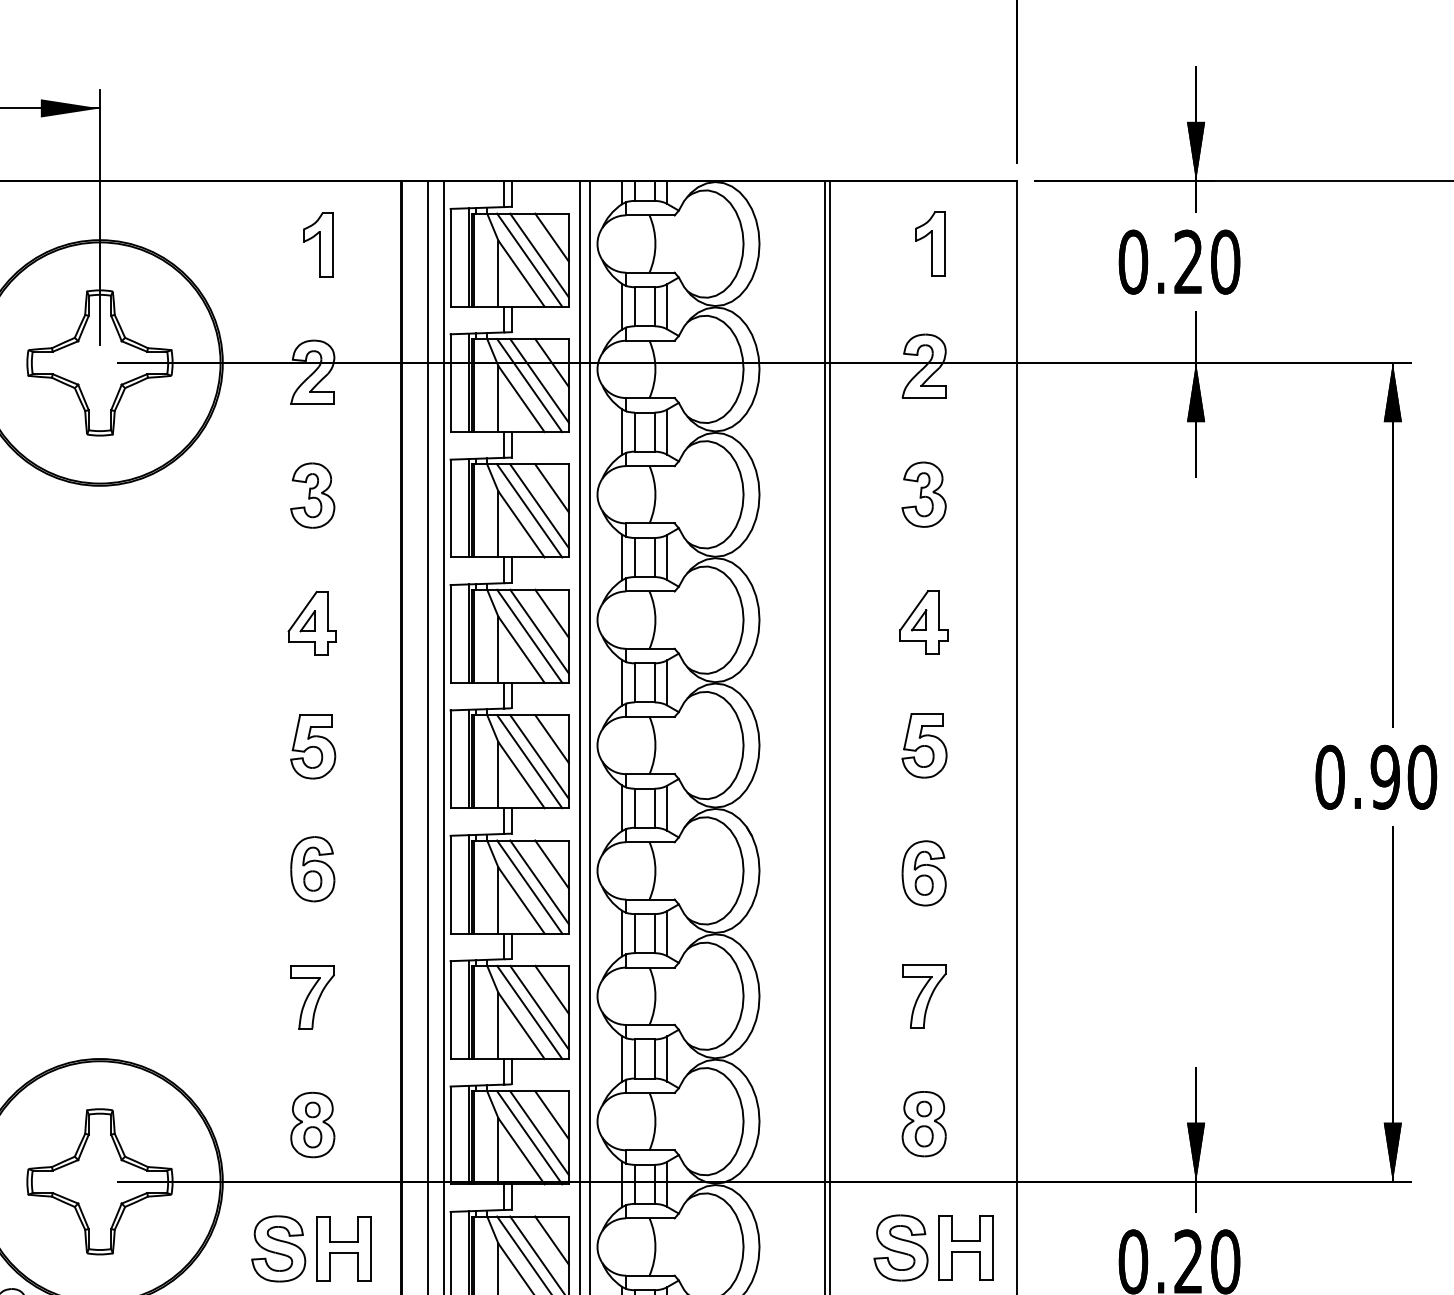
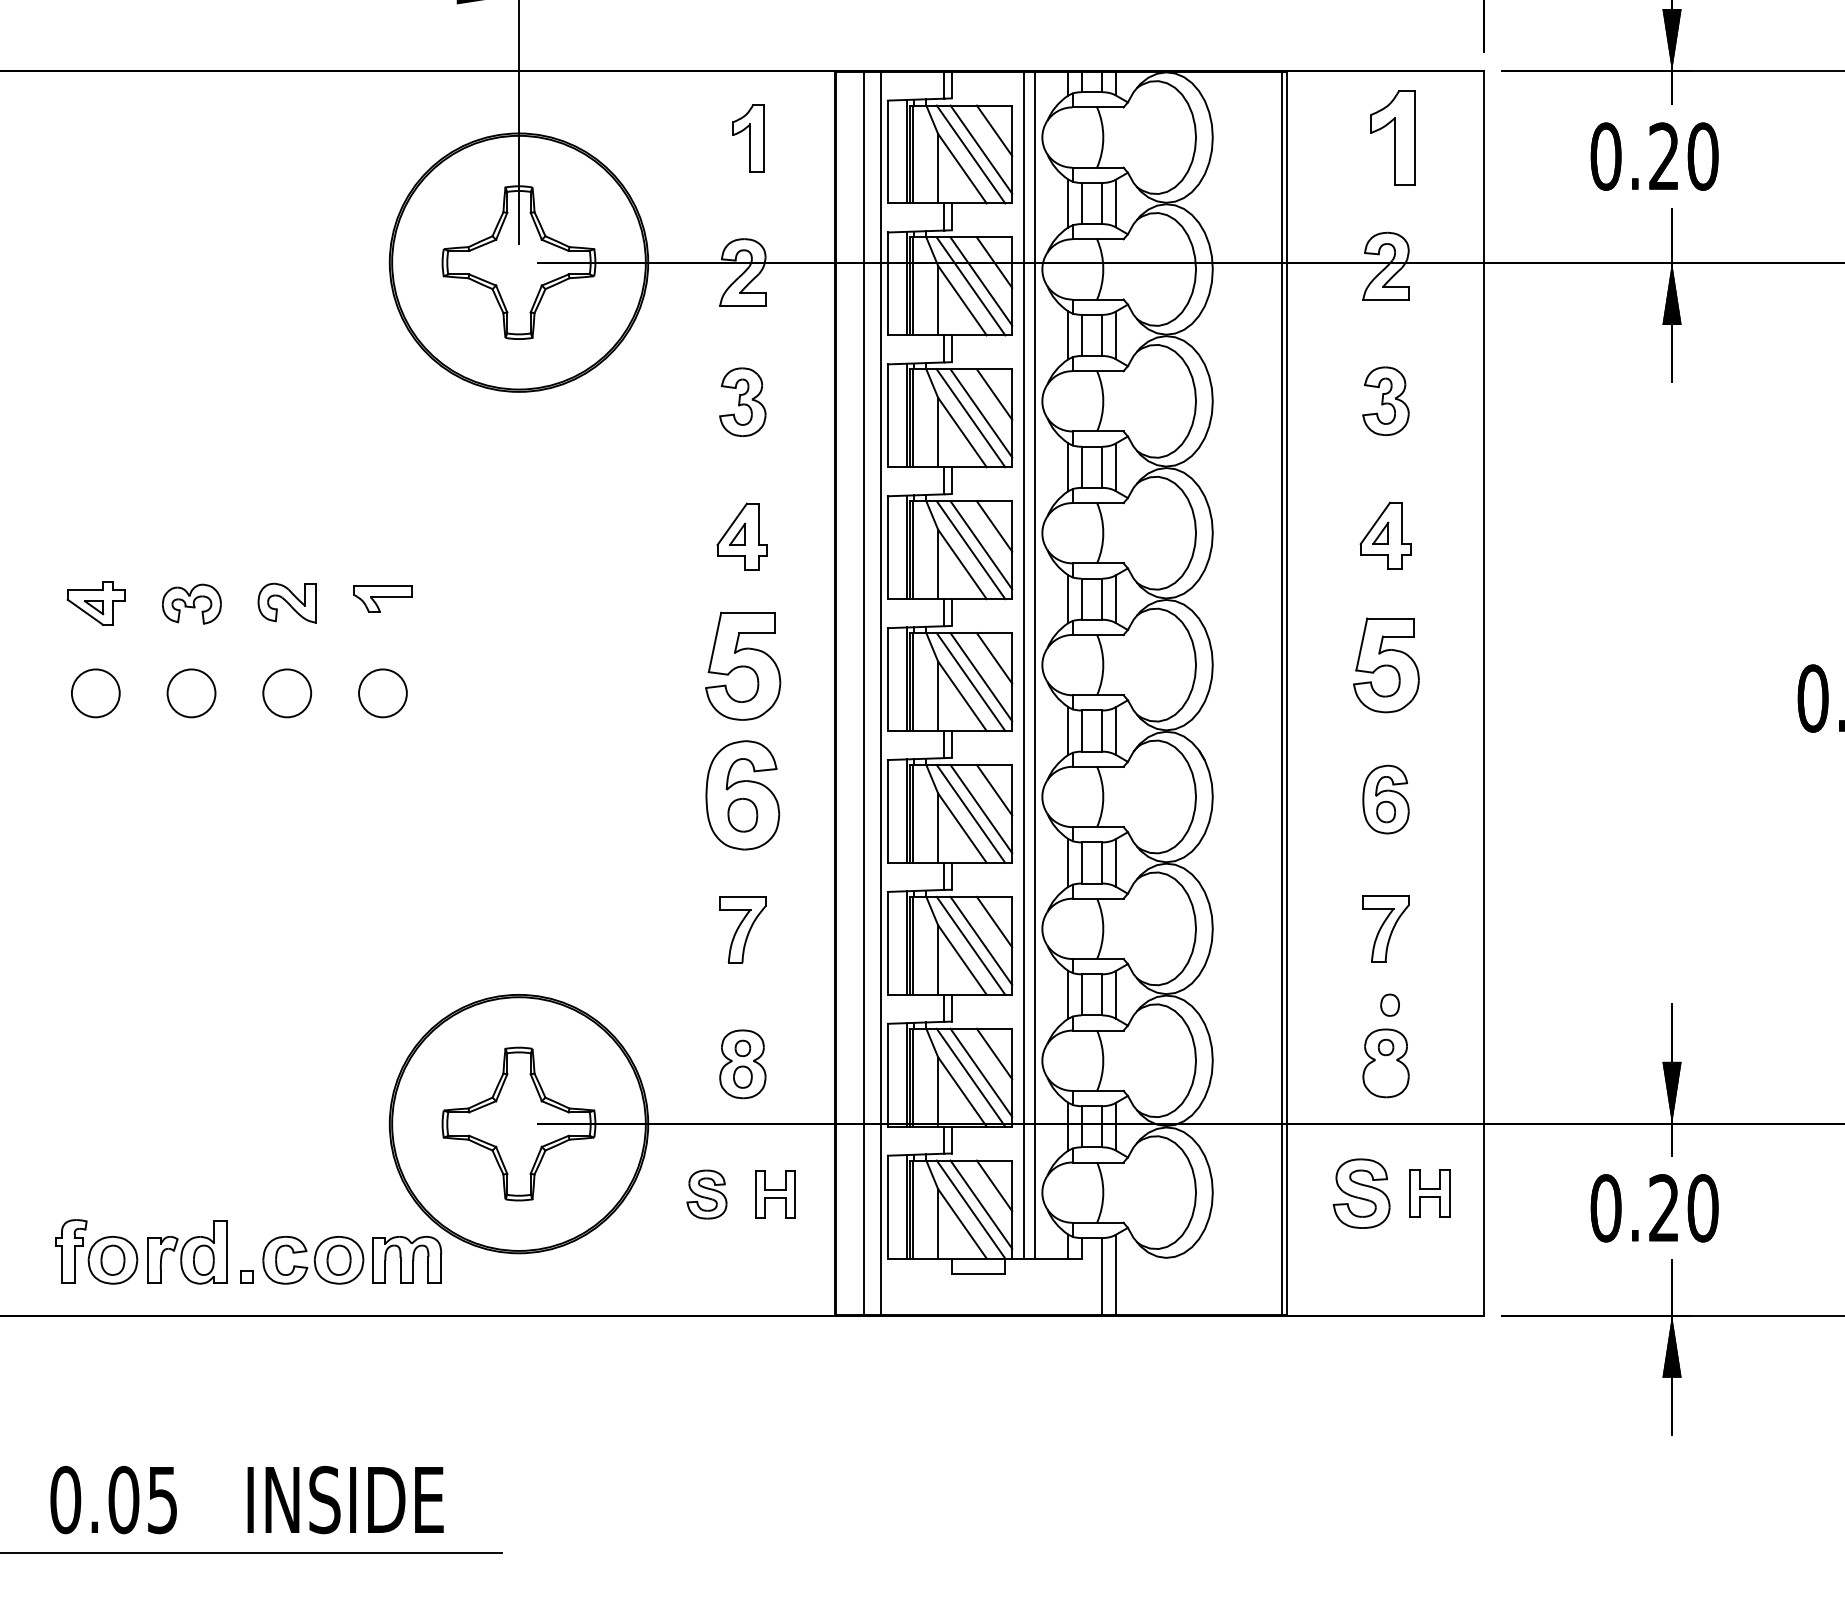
part: (930, 243) -> (1392, 137), size x1.4
part: (924, 745) -> (1386, 665), size x1.4
part: (313, 746) -> (743, 666), size x1.6
part: (312, 868) -> (742, 794), size x1.6
part: (923, 1135) -> (1389, 1004), moved
part: (965, 1247) -> (1429, 1193), size x0.7
part: (278, 1248) -> (706, 1194), size x0.7
part: (343, 1248) -> (775, 1194), size x0.7

